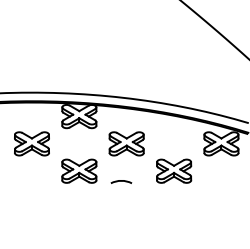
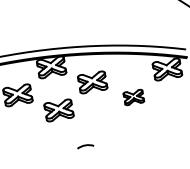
part: (174, 170) -> (133, 96), size x0.7
arc: (121, 181) -> (85, 145), moved

